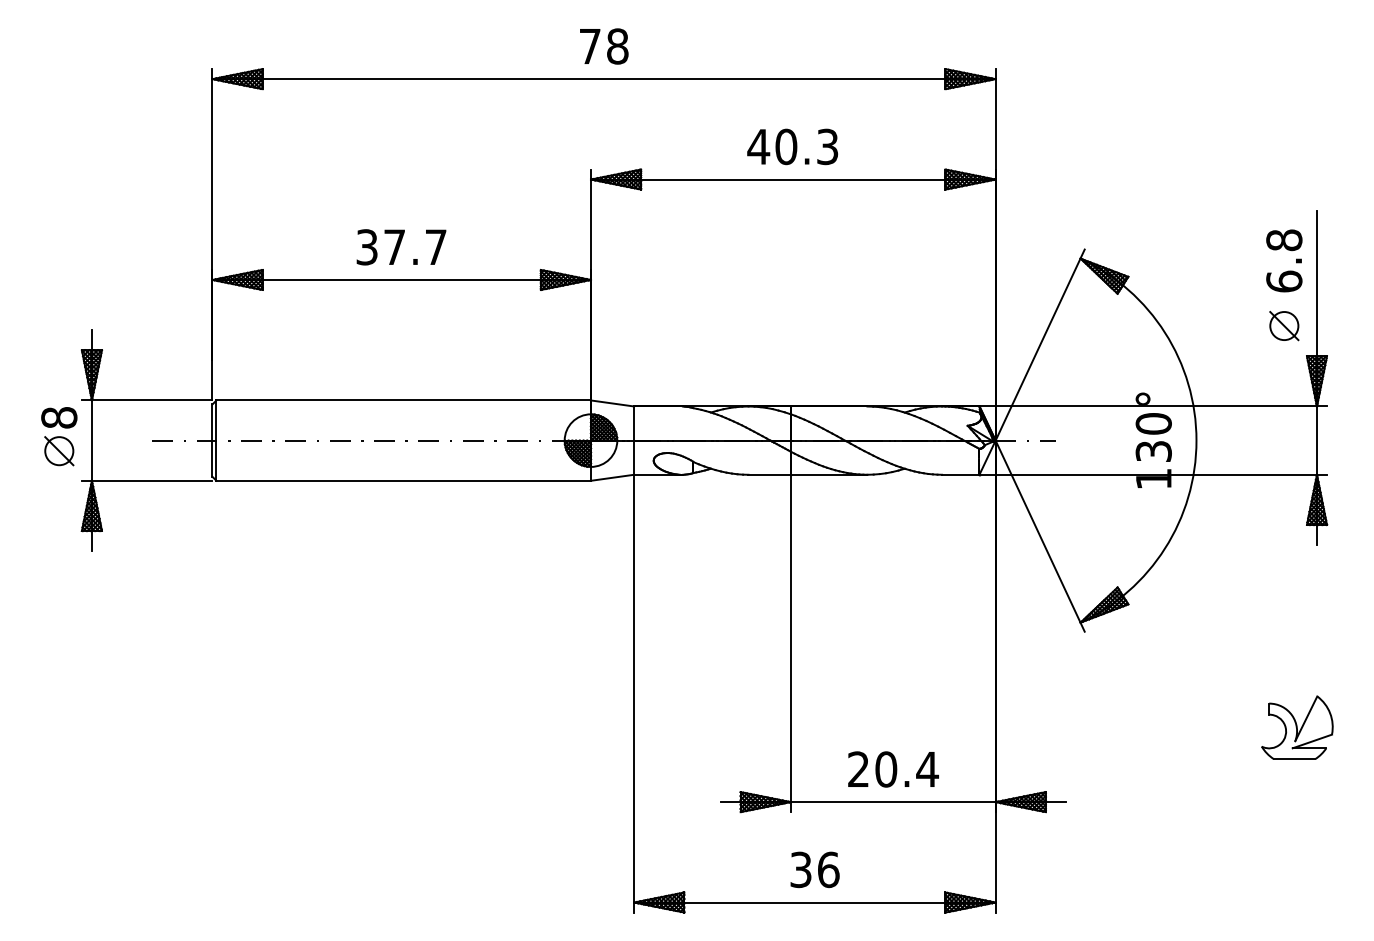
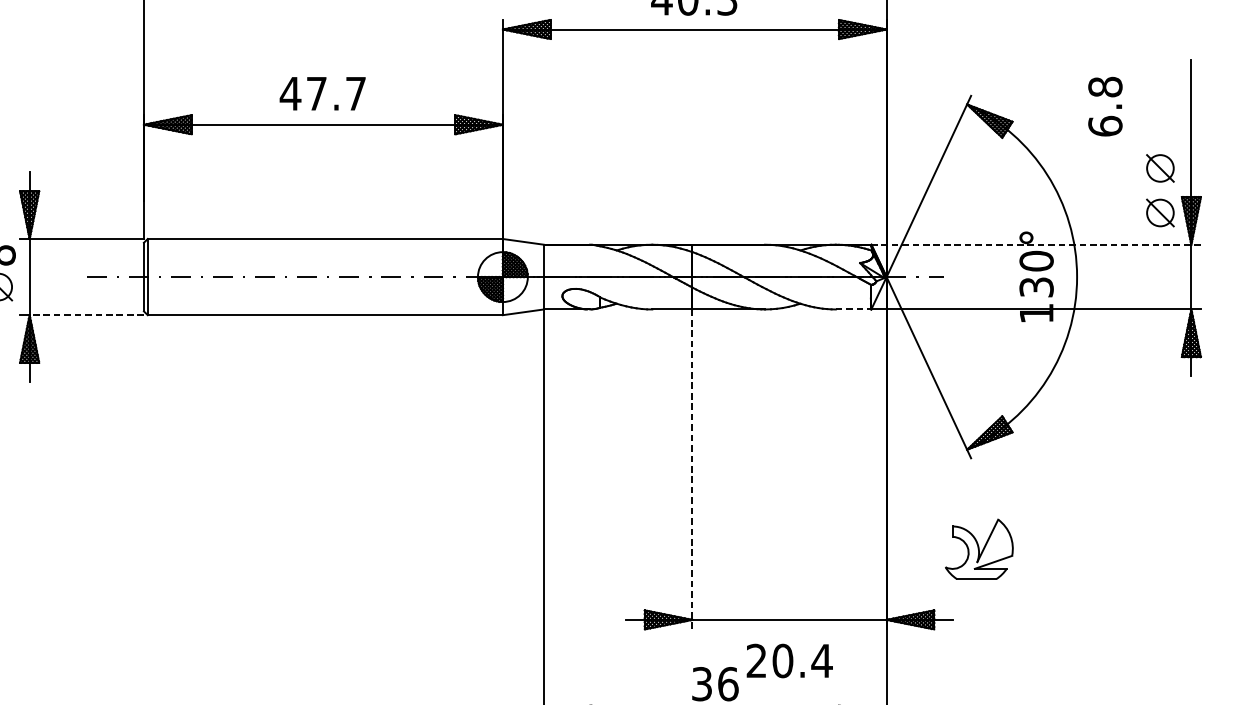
text: (366, 247) -> (290, 93), 37.7 -> 47.7
text: (1284, 260) -> (1105, 106), moved
part: (1284, 372) -> (1160, 212), added
line: (1153, 406) -> (1036, 244), solid -> dashed
line: (960, 474) -> (853, 309), solid -> dashed
line: (151, 480) -> (86, 314), solid -> dashed
line: (790, 643) -> (692, 469), solid -> dashed
part: (1297, 727) -> (979, 549), moved
text: (893, 769) -> (789, 661), moved

